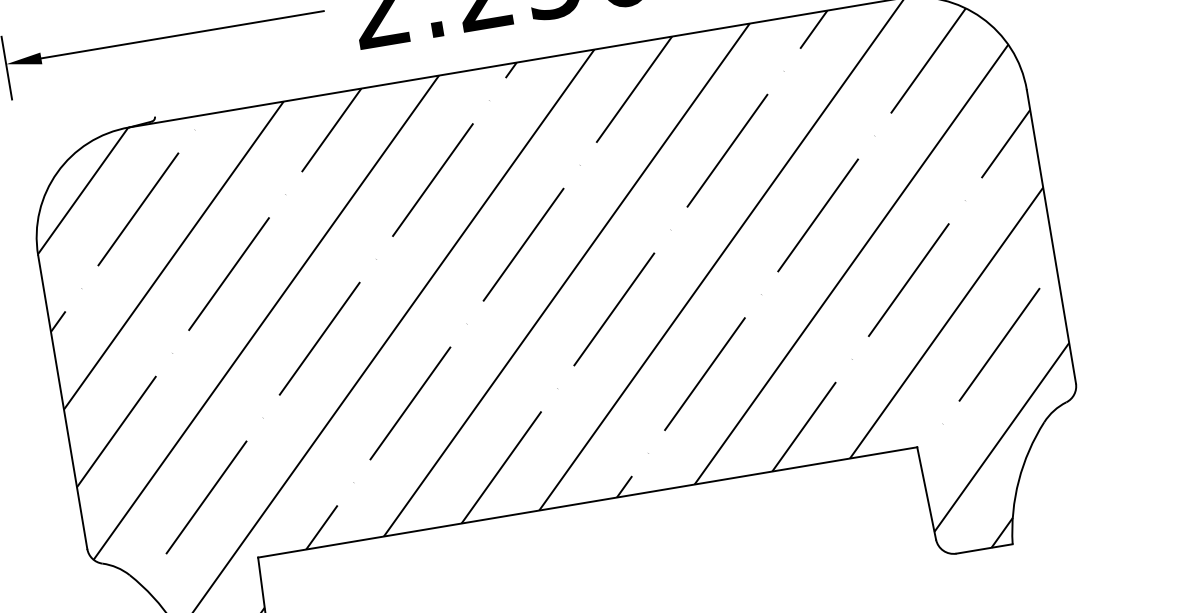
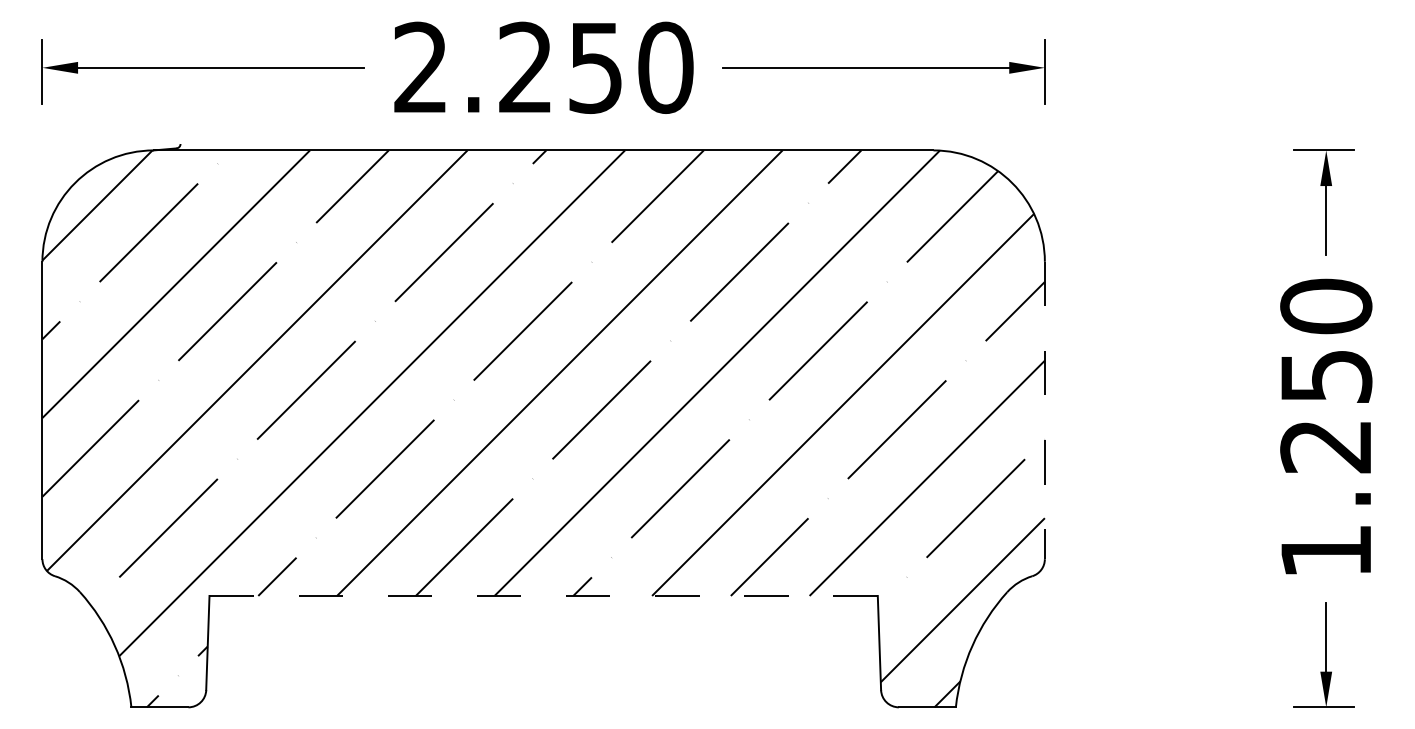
line: (1051, 236) -> (1044, 410), solid -> dashed
line: (587, 502) -> (543, 595), solid -> dashed

